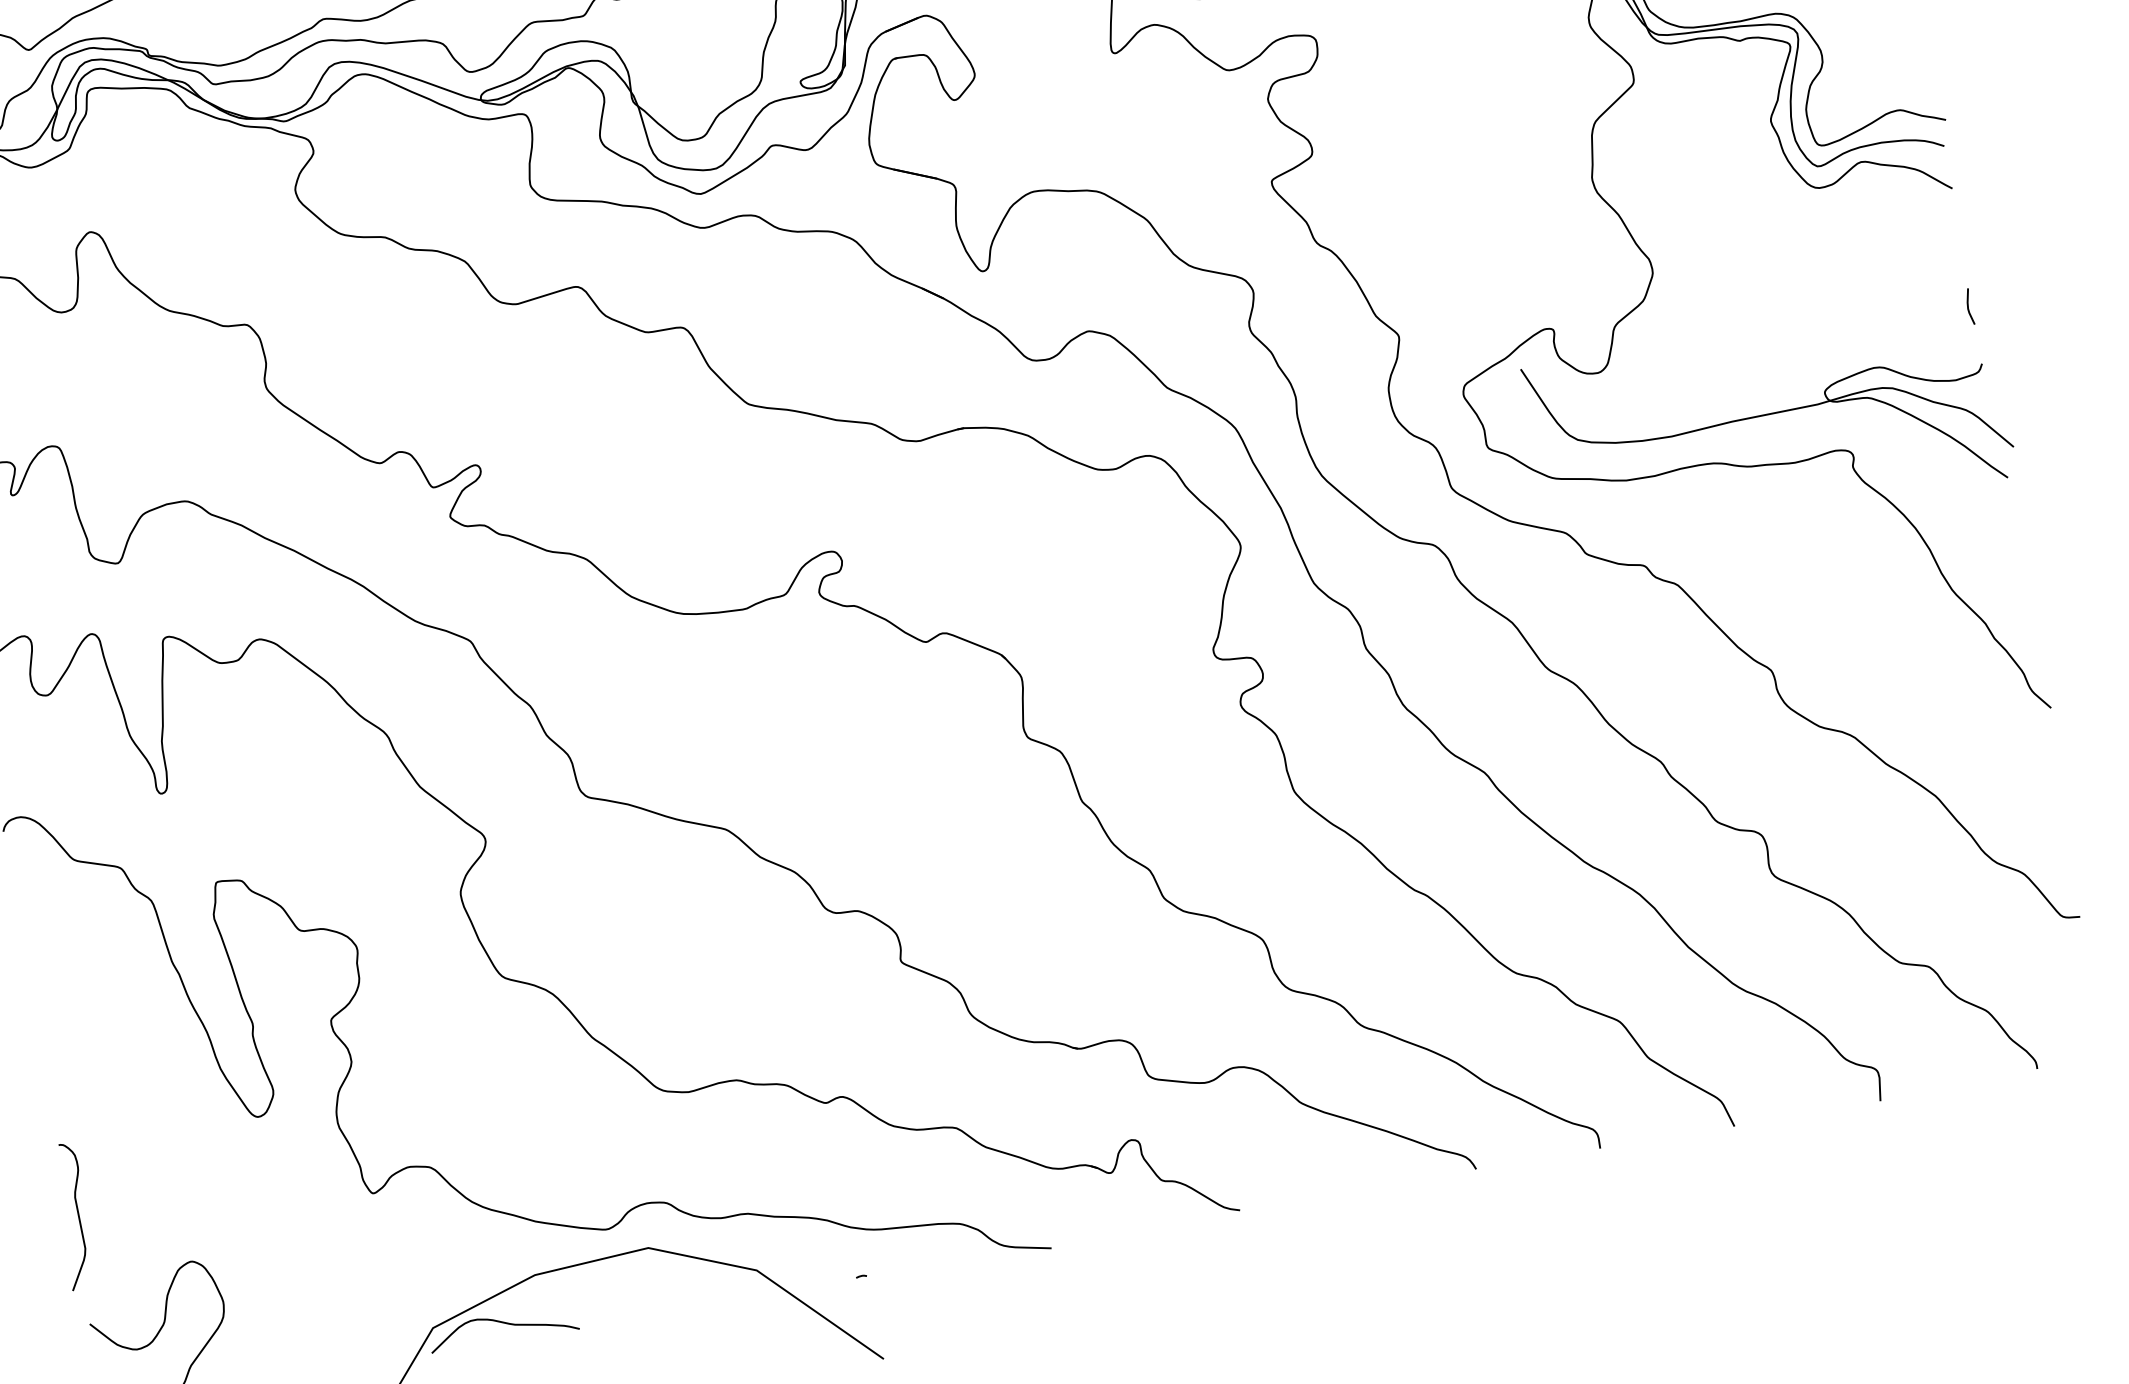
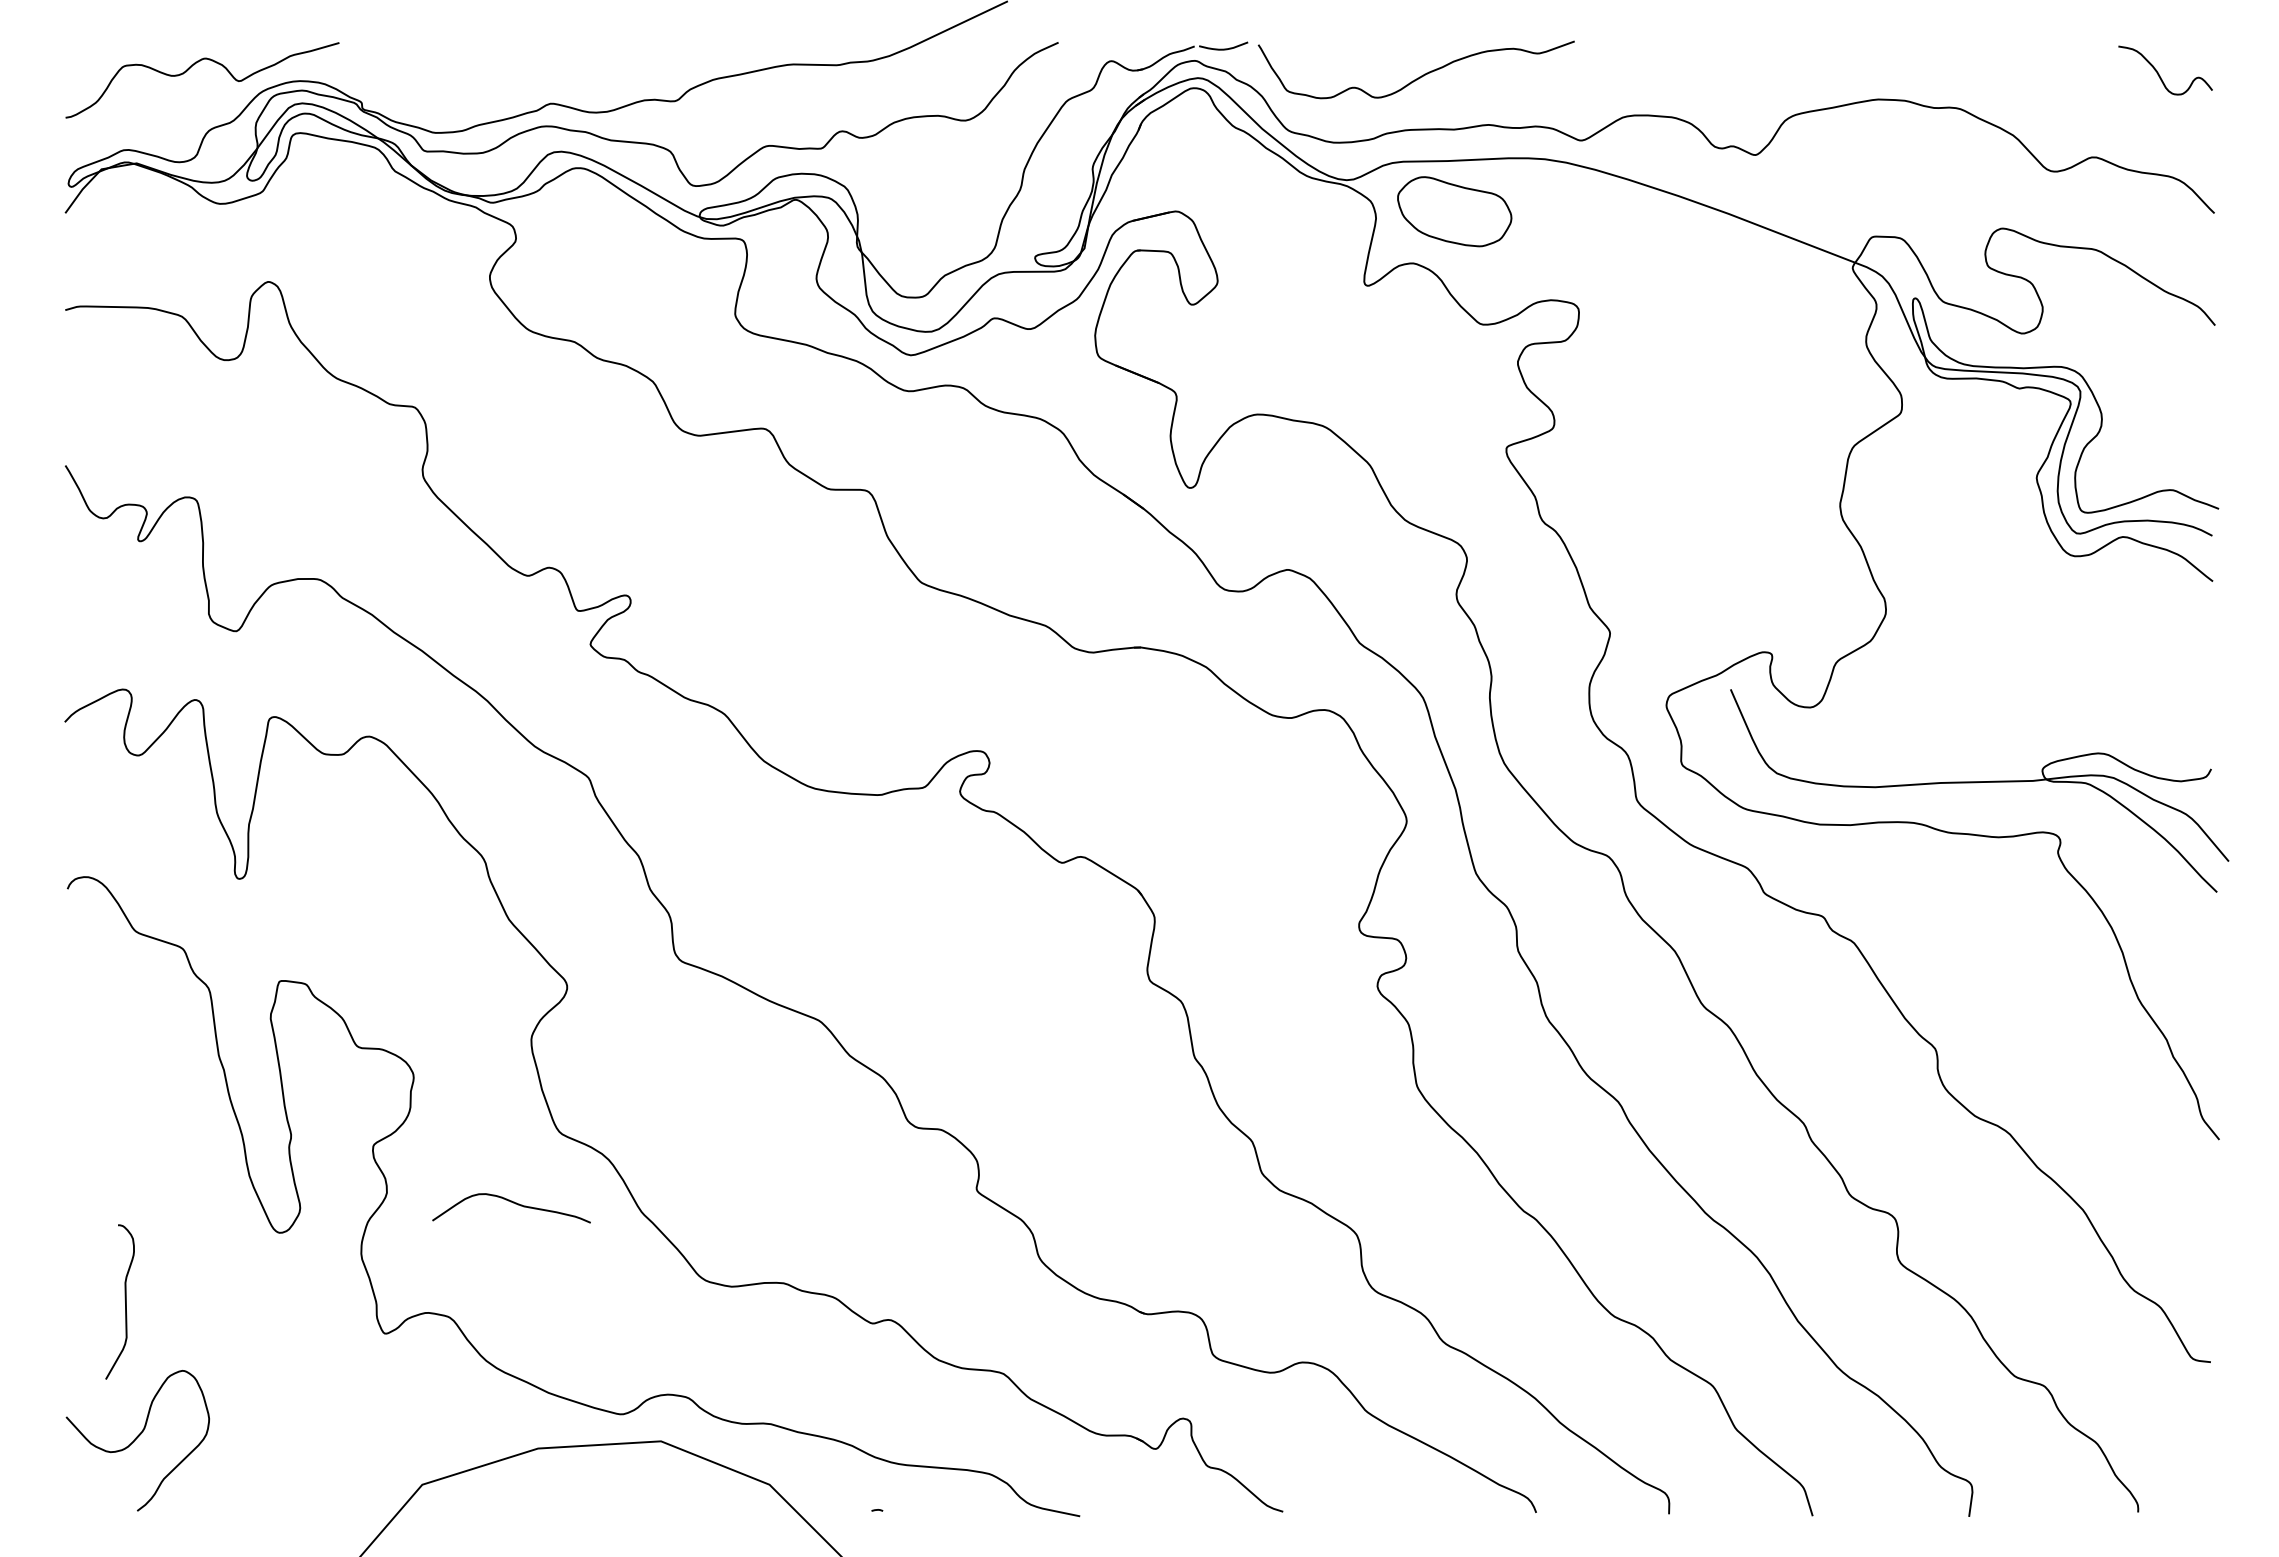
line: (1969, 306) -> (2208, 707), removed
curve: (77, 1213) -> (124, 1299), moved
curve: (504, 1323) -> (513, 1203), moved

